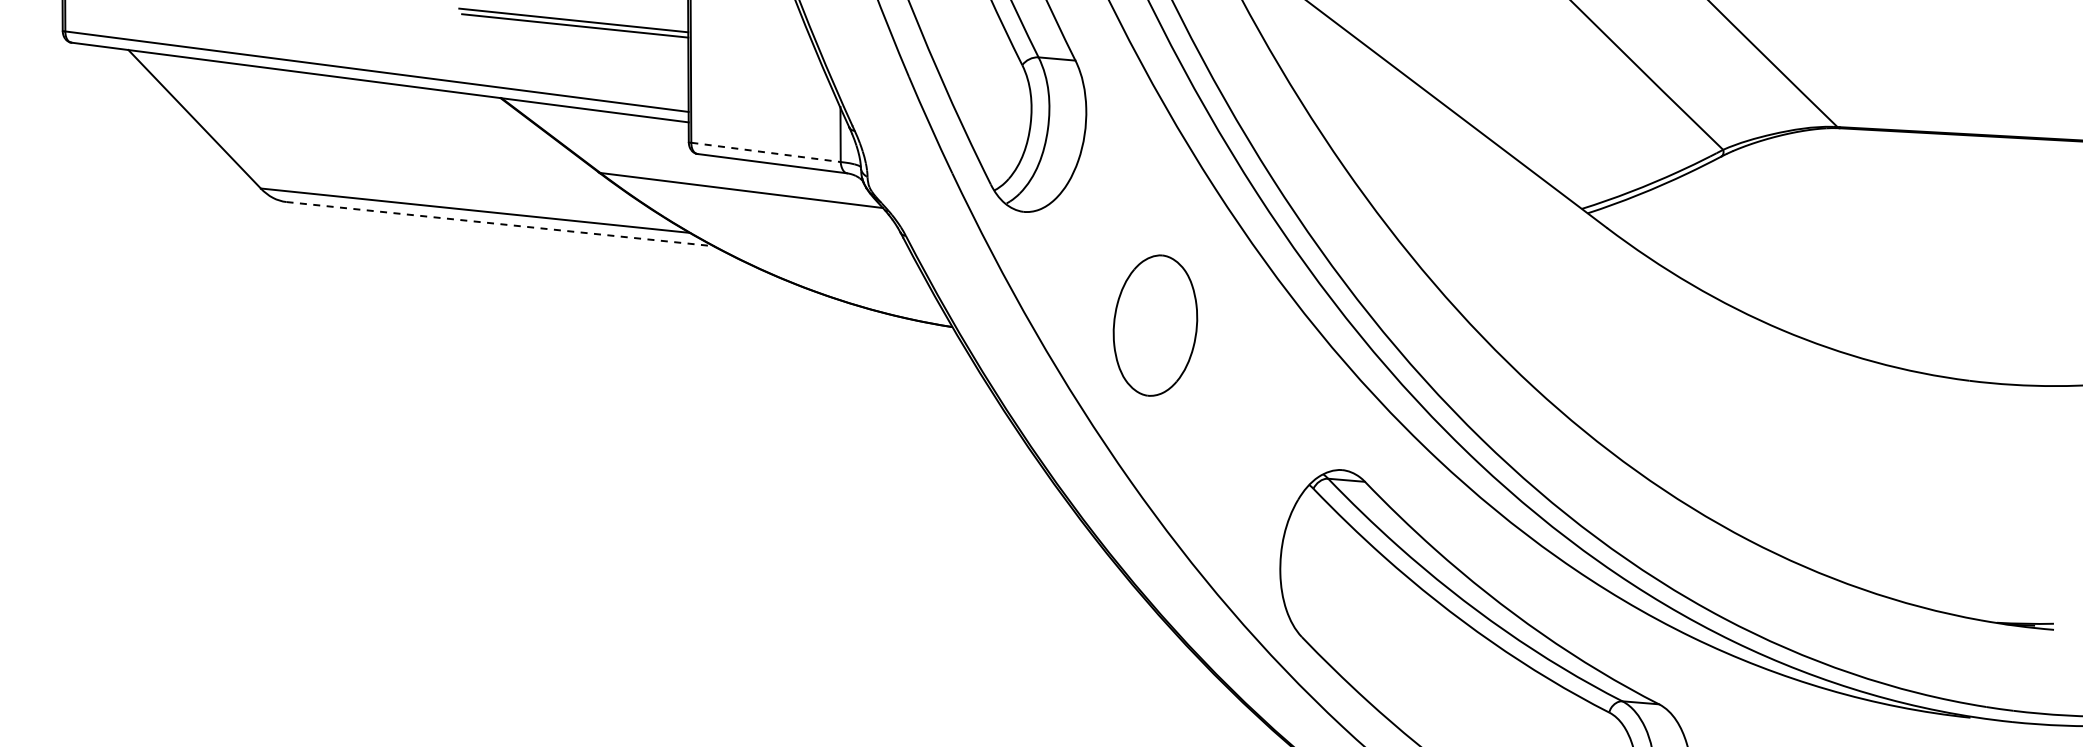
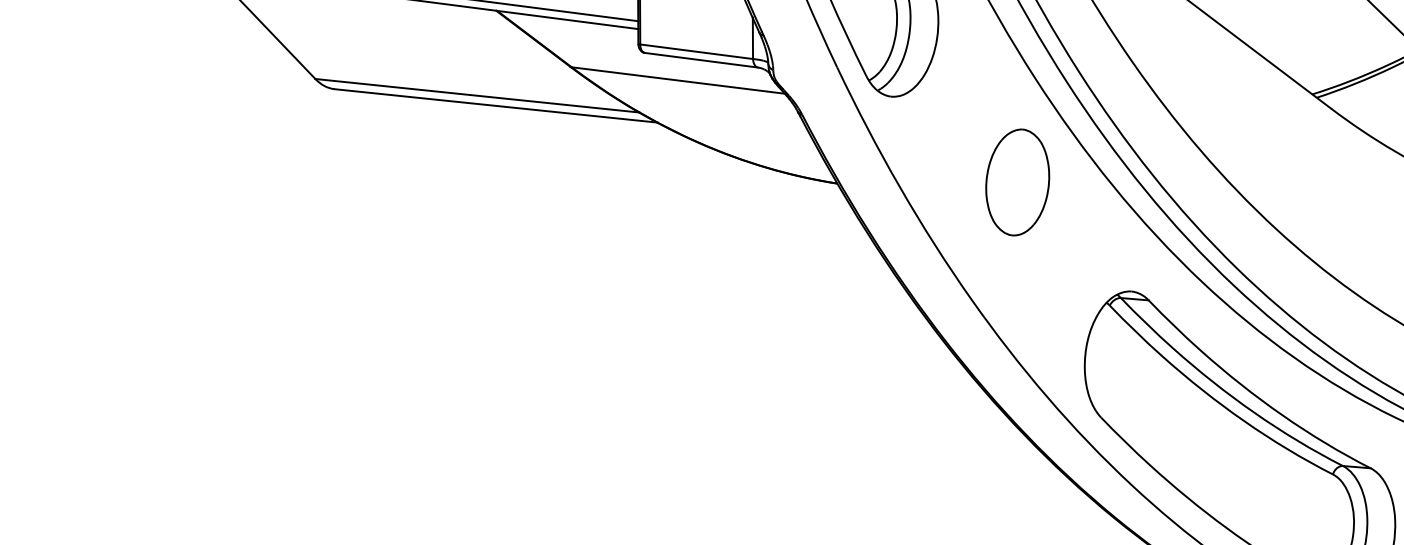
line: (766, 152) -> (697, 51), dashed -> solid
line: (501, 224) -> (497, 106), dashed -> solid
part: (1155, 325) -> (1017, 182), moved

